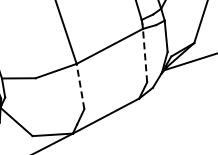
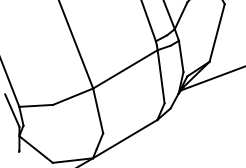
line: (145, 55) -> (161, 76), dashed -> solid
line: (80, 86) -> (98, 110), dashed -> solid

